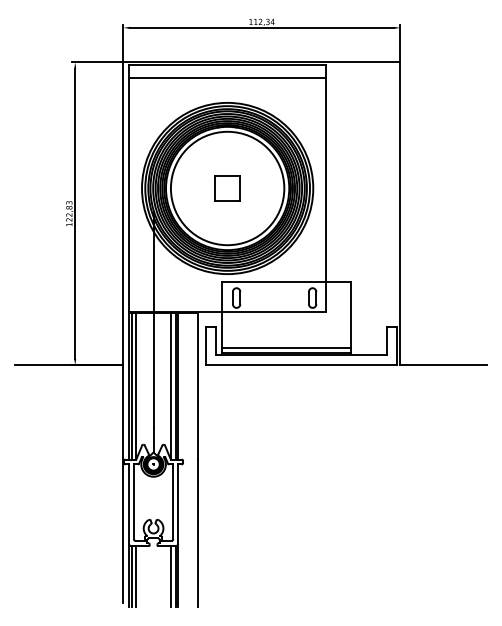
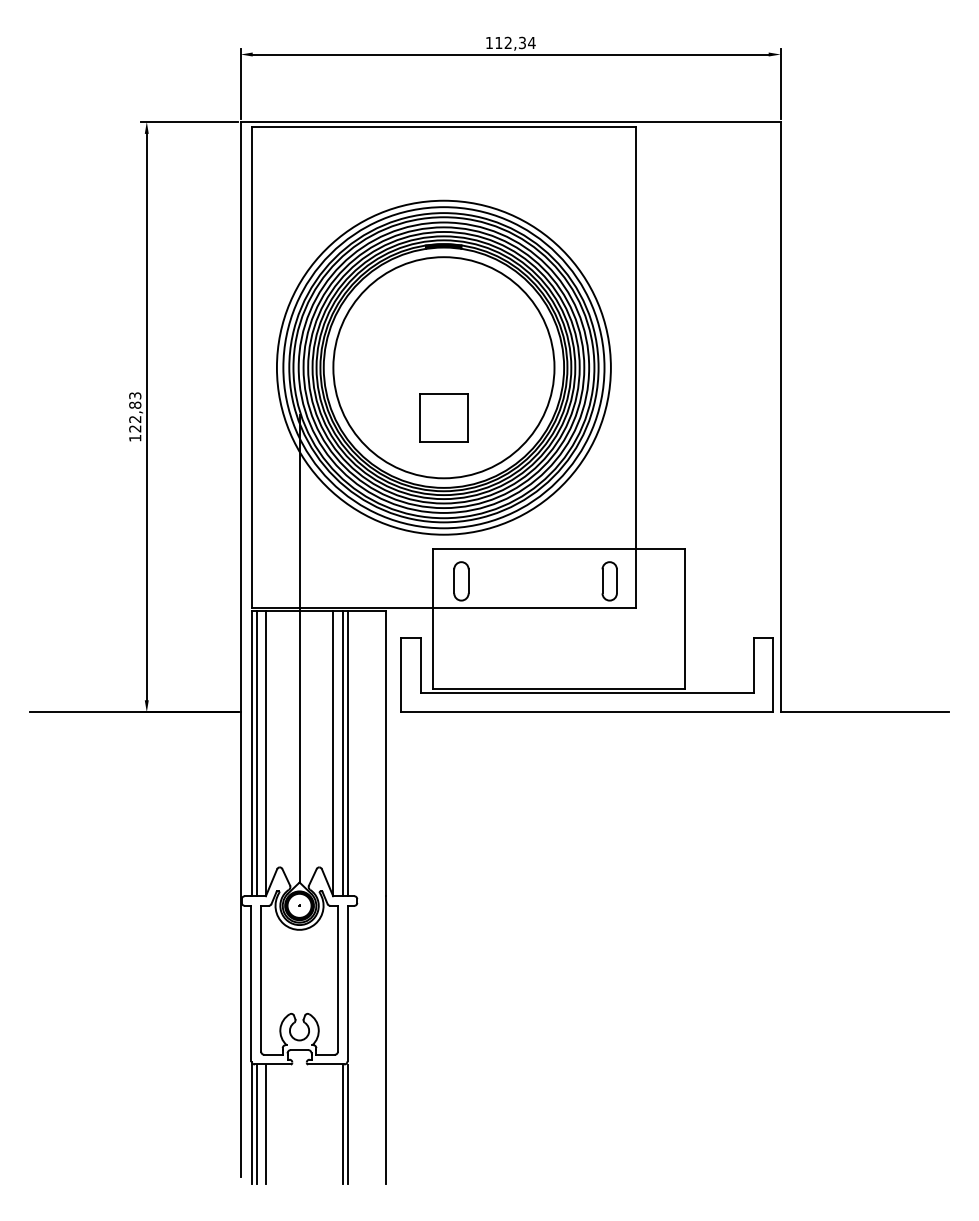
line: (227, 77) -> (443, 151), removed
part: (227, 188) -> (443, 418), moved
line: (286, 348) -> (558, 679), removed
line: (170, 576) -> (332, 1124), removed

